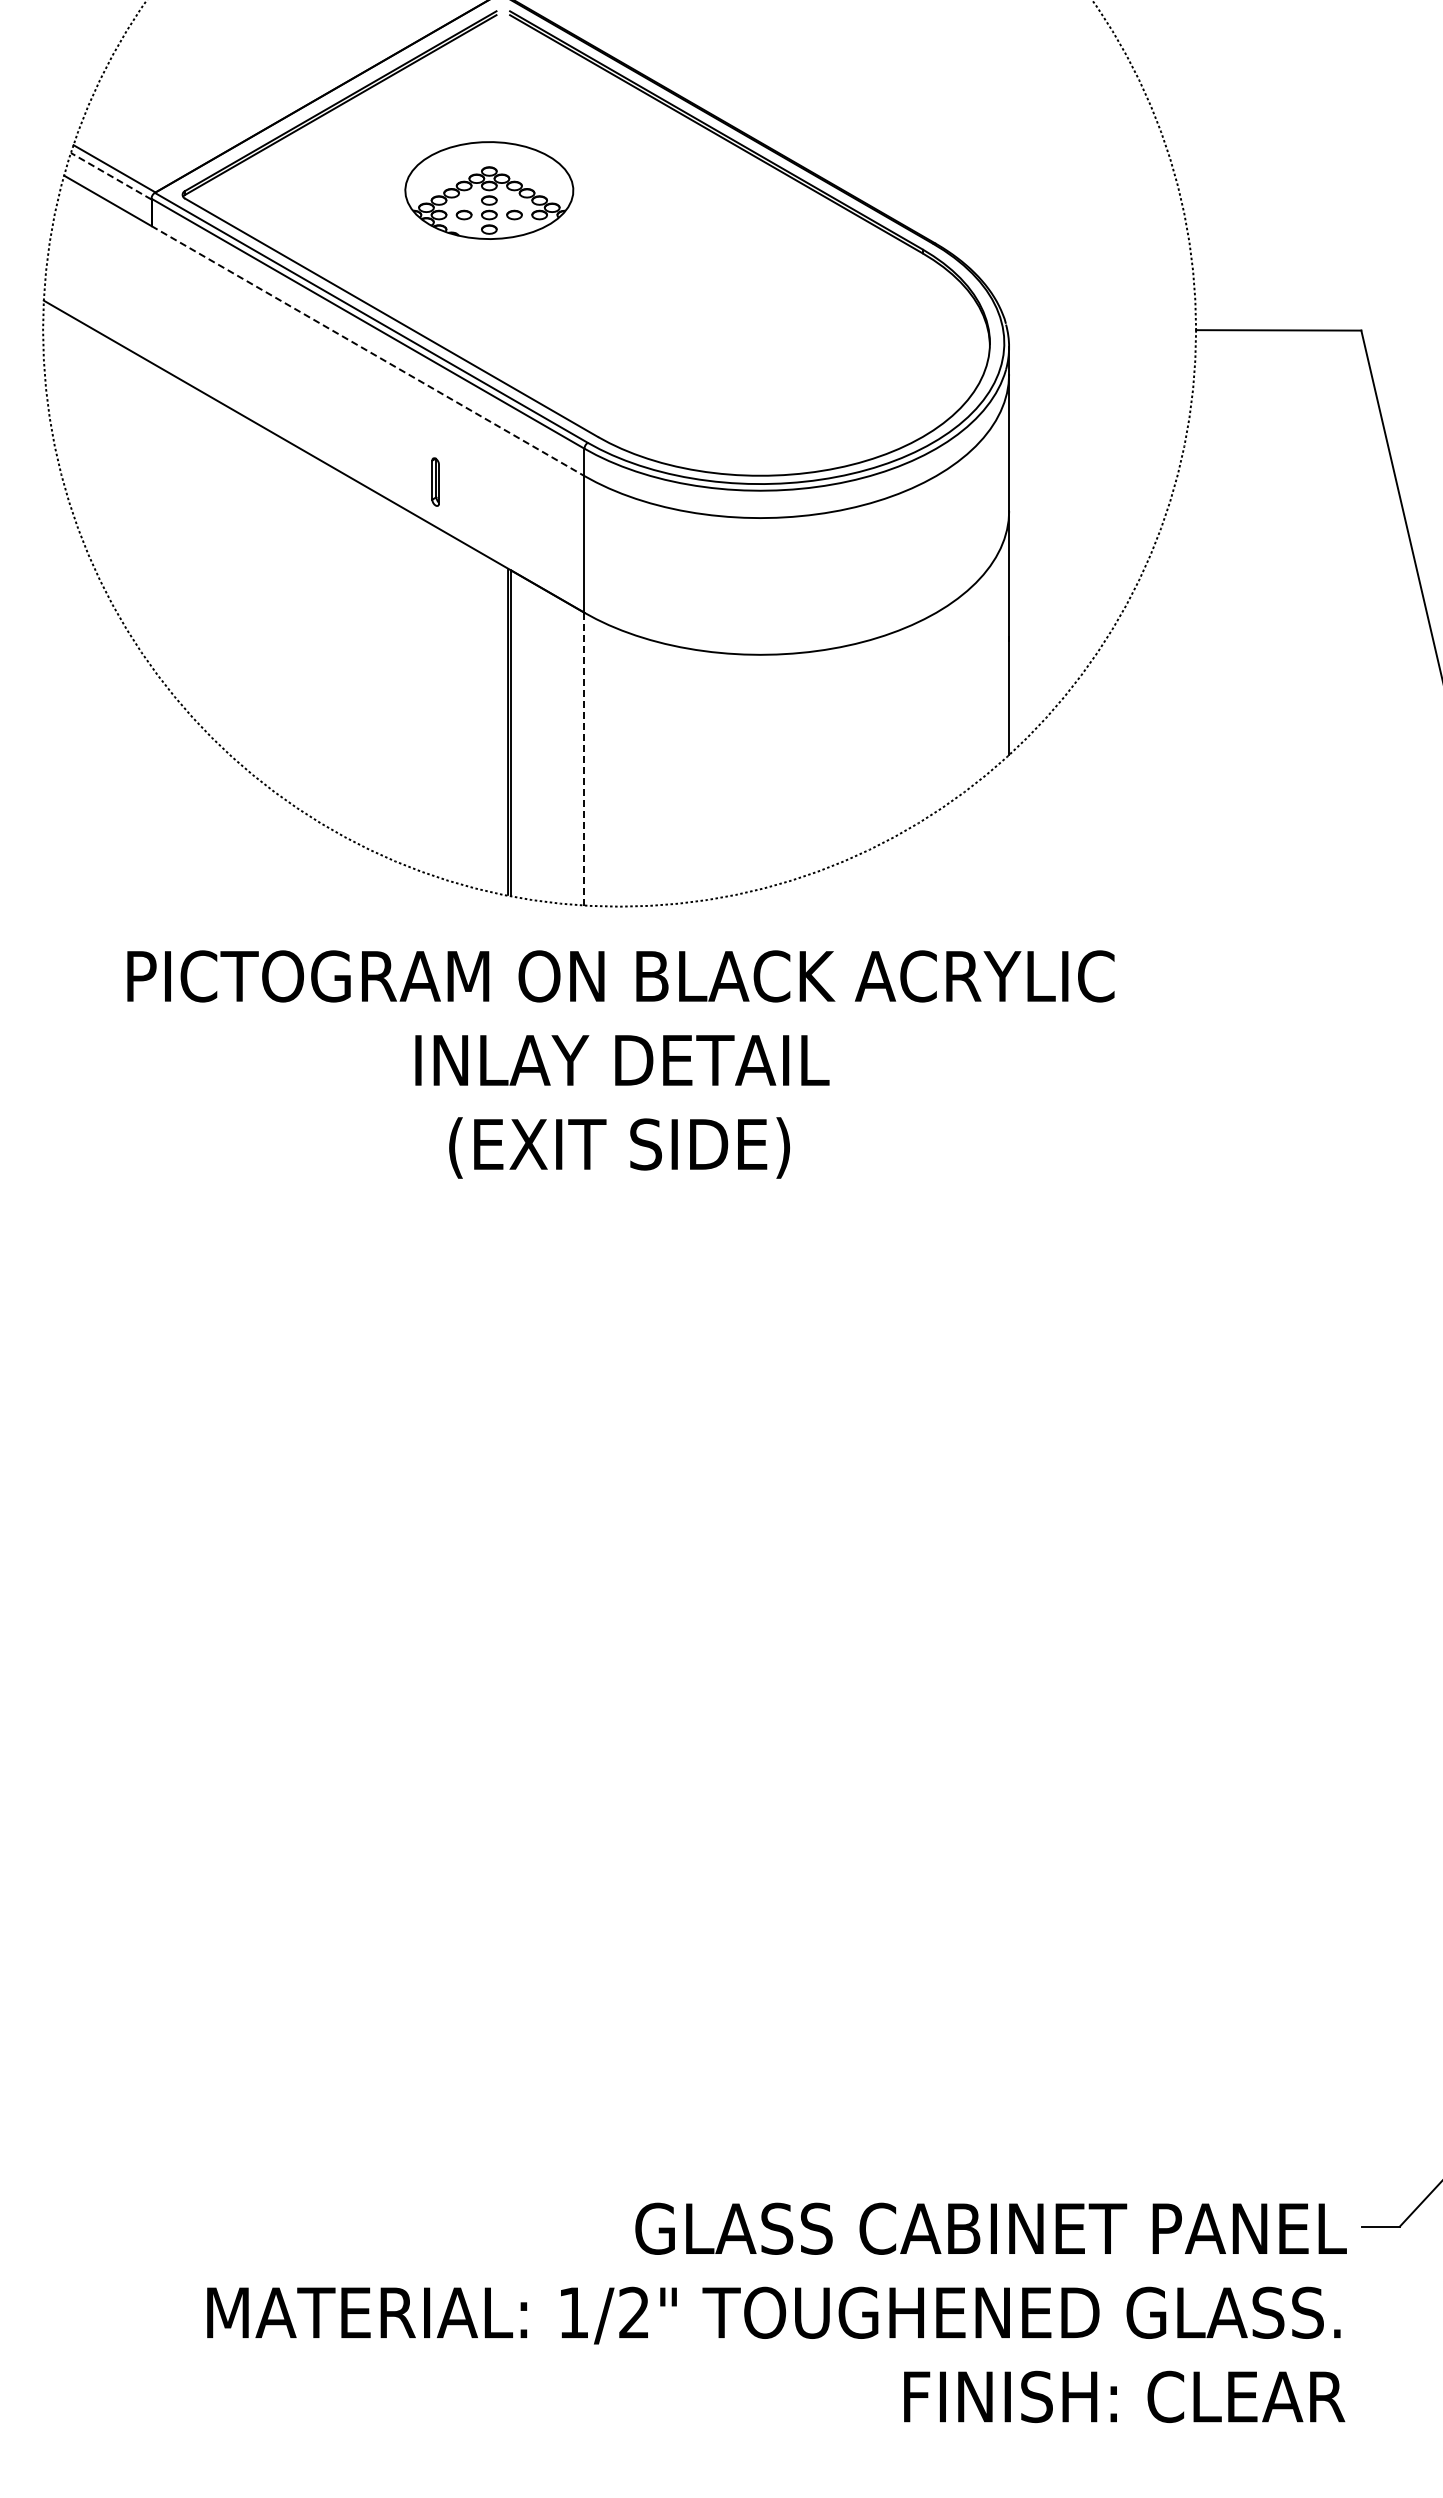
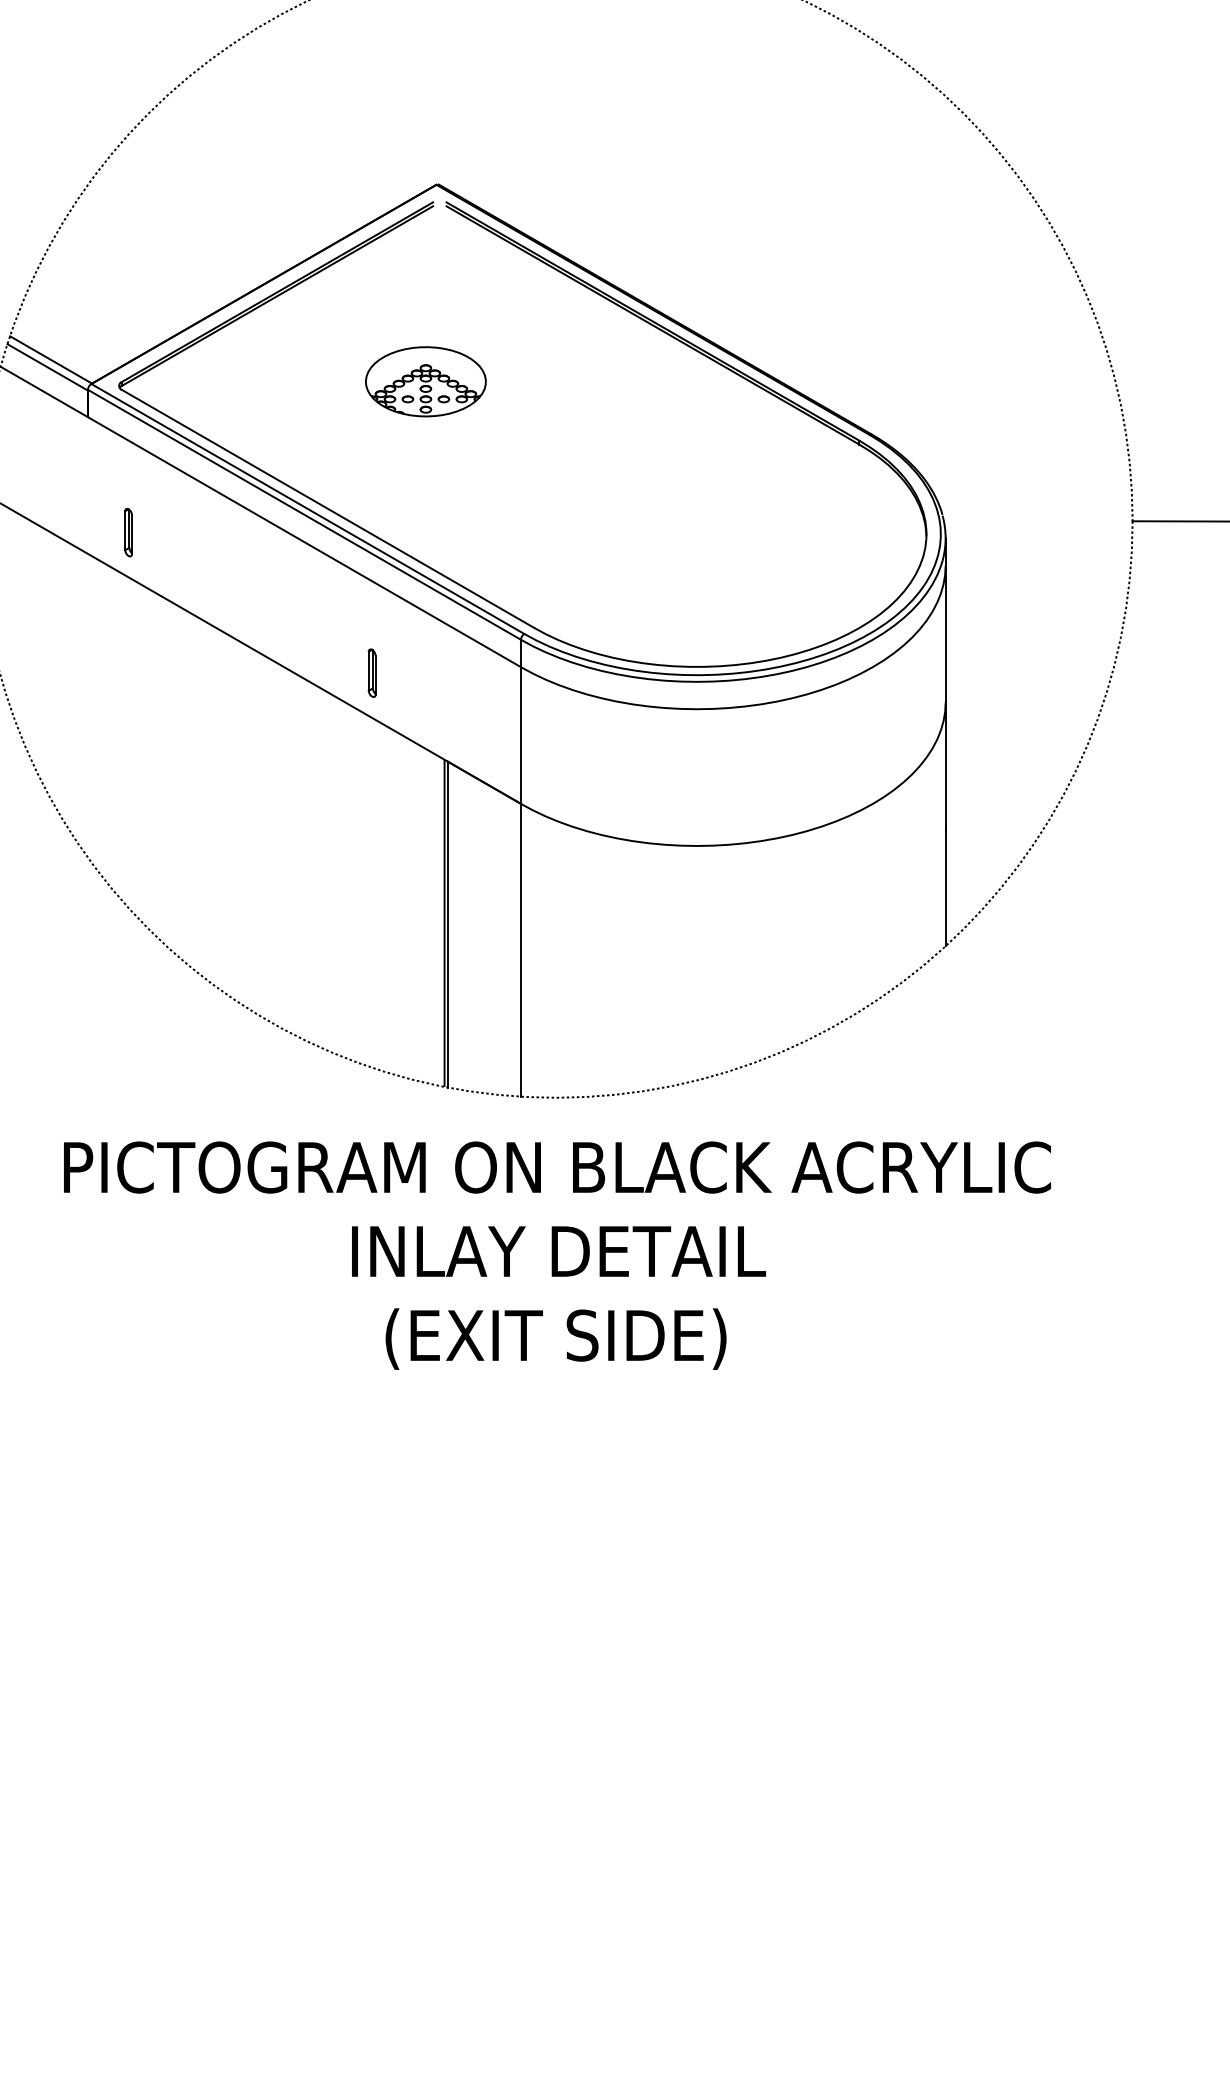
line: (110, 176) -> (47, 367), dashed -> solid
part: (489, 190) -> (426, 381), size x0.71
part: (191, 341) -> (128, 532), added
line: (367, 351) -> (304, 542), dashed -> solid
line: (584, 759) -> (521, 950), dashed -> solid

